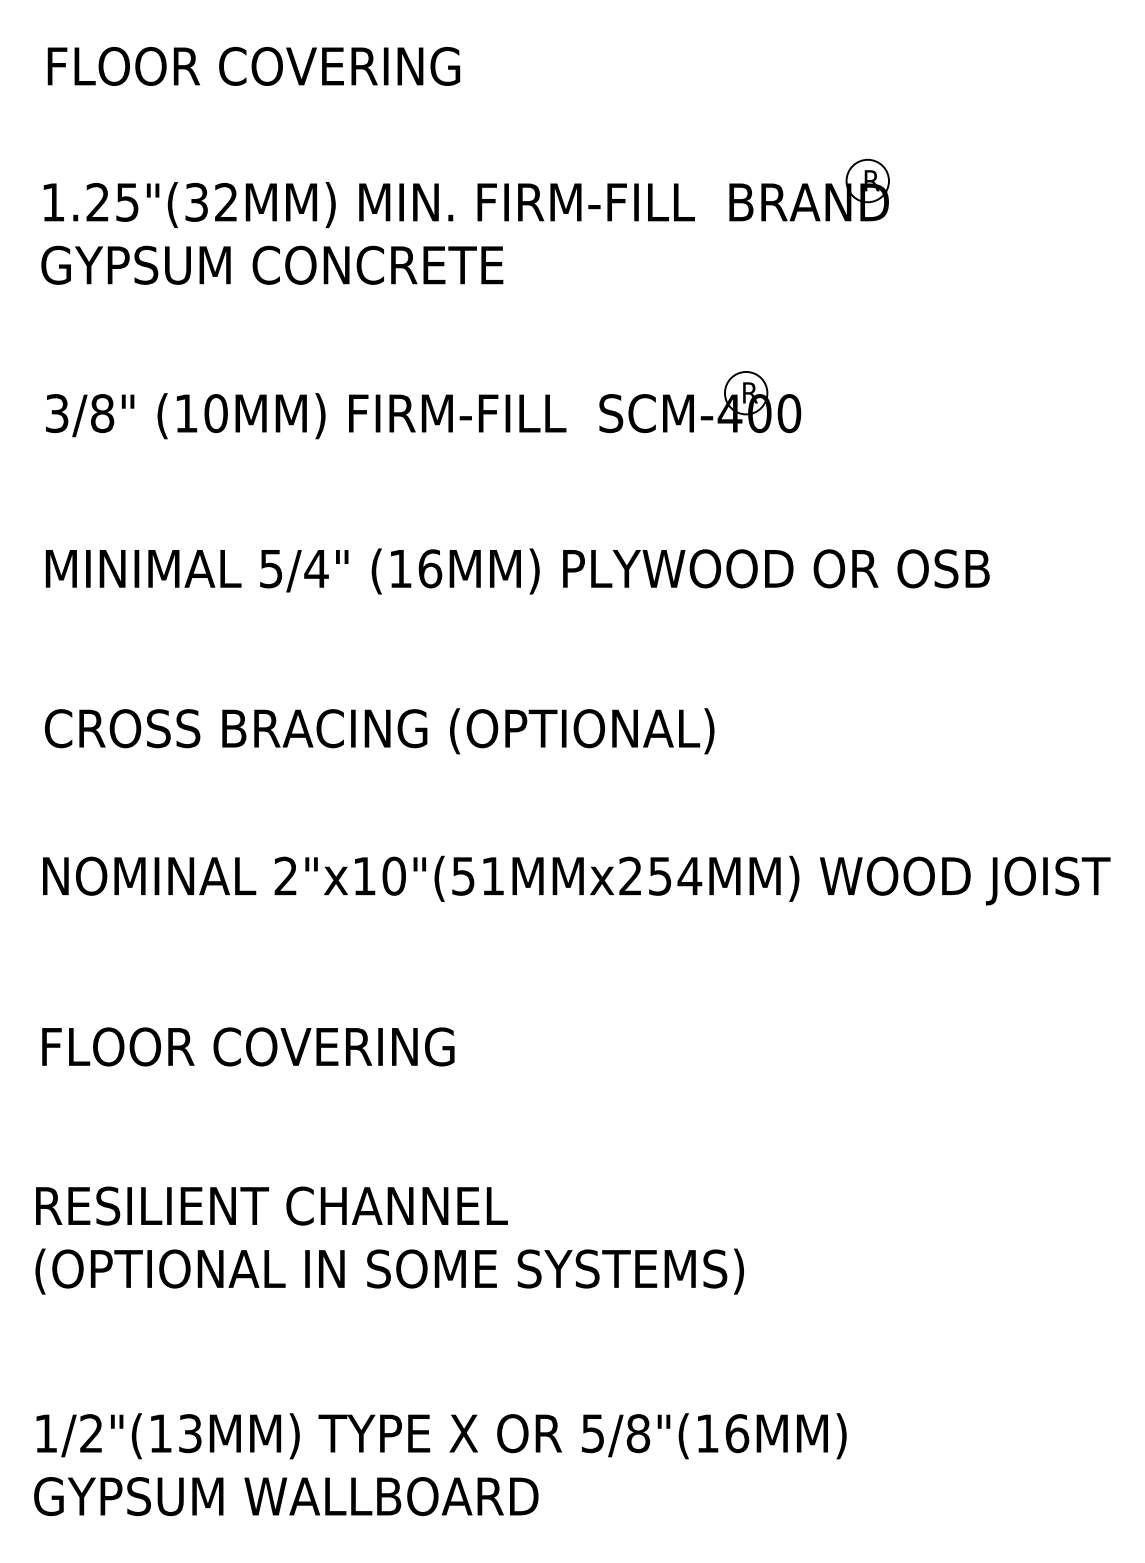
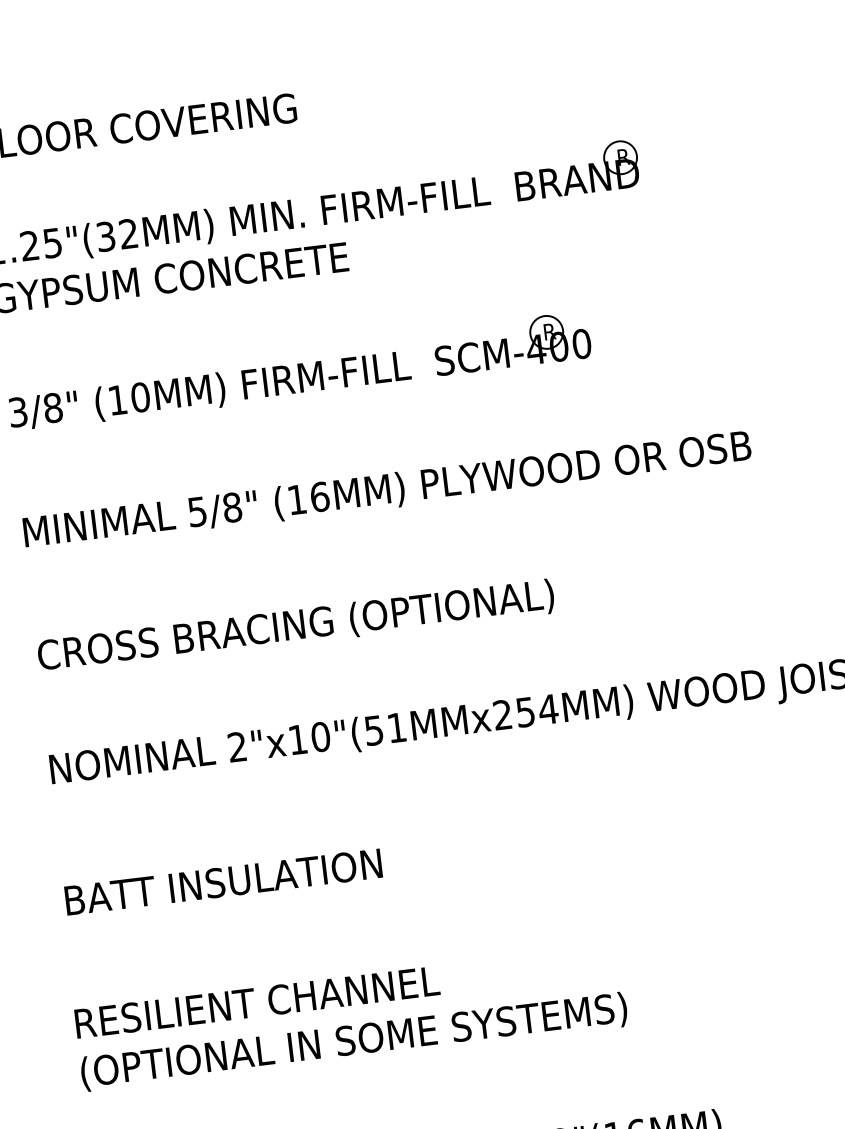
text: (316, 568) -> (232, 507), 5/4" -> 5/8"
text: (250, 1046) -> (226, 881), FLOOR COVERING -> BATT INSULATION

